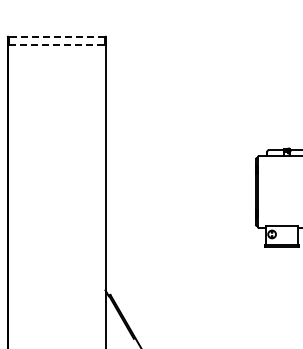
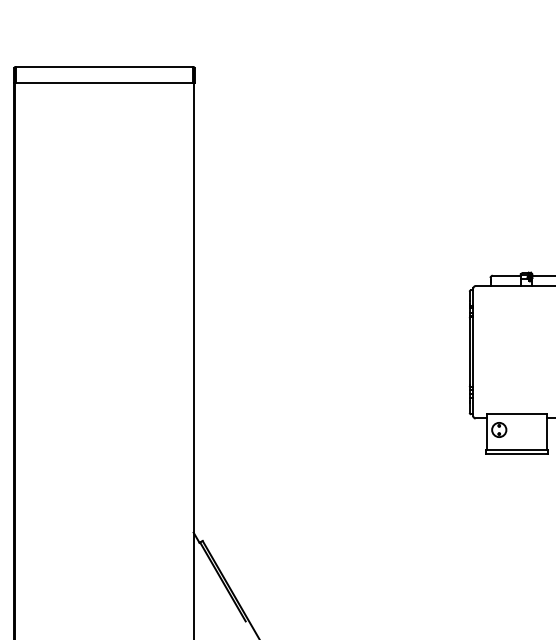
line: (56, 36) -> (103, 66), dashed -> solid
line: (57, 45) -> (105, 83), dashed -> solid

